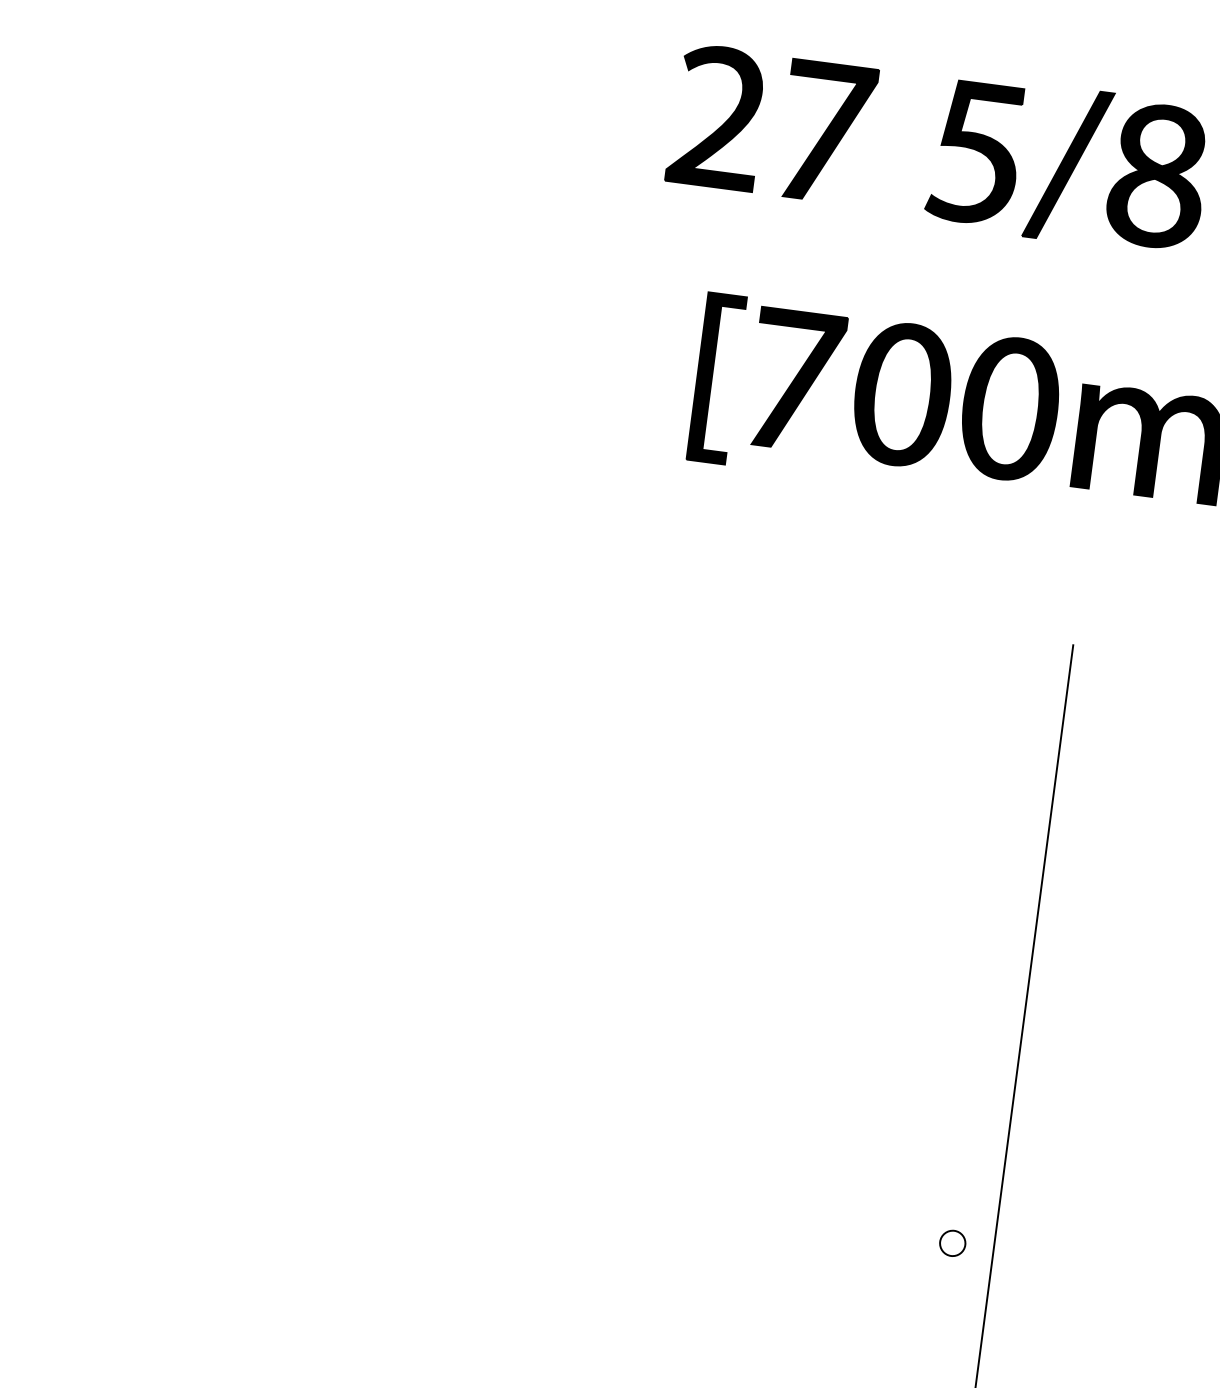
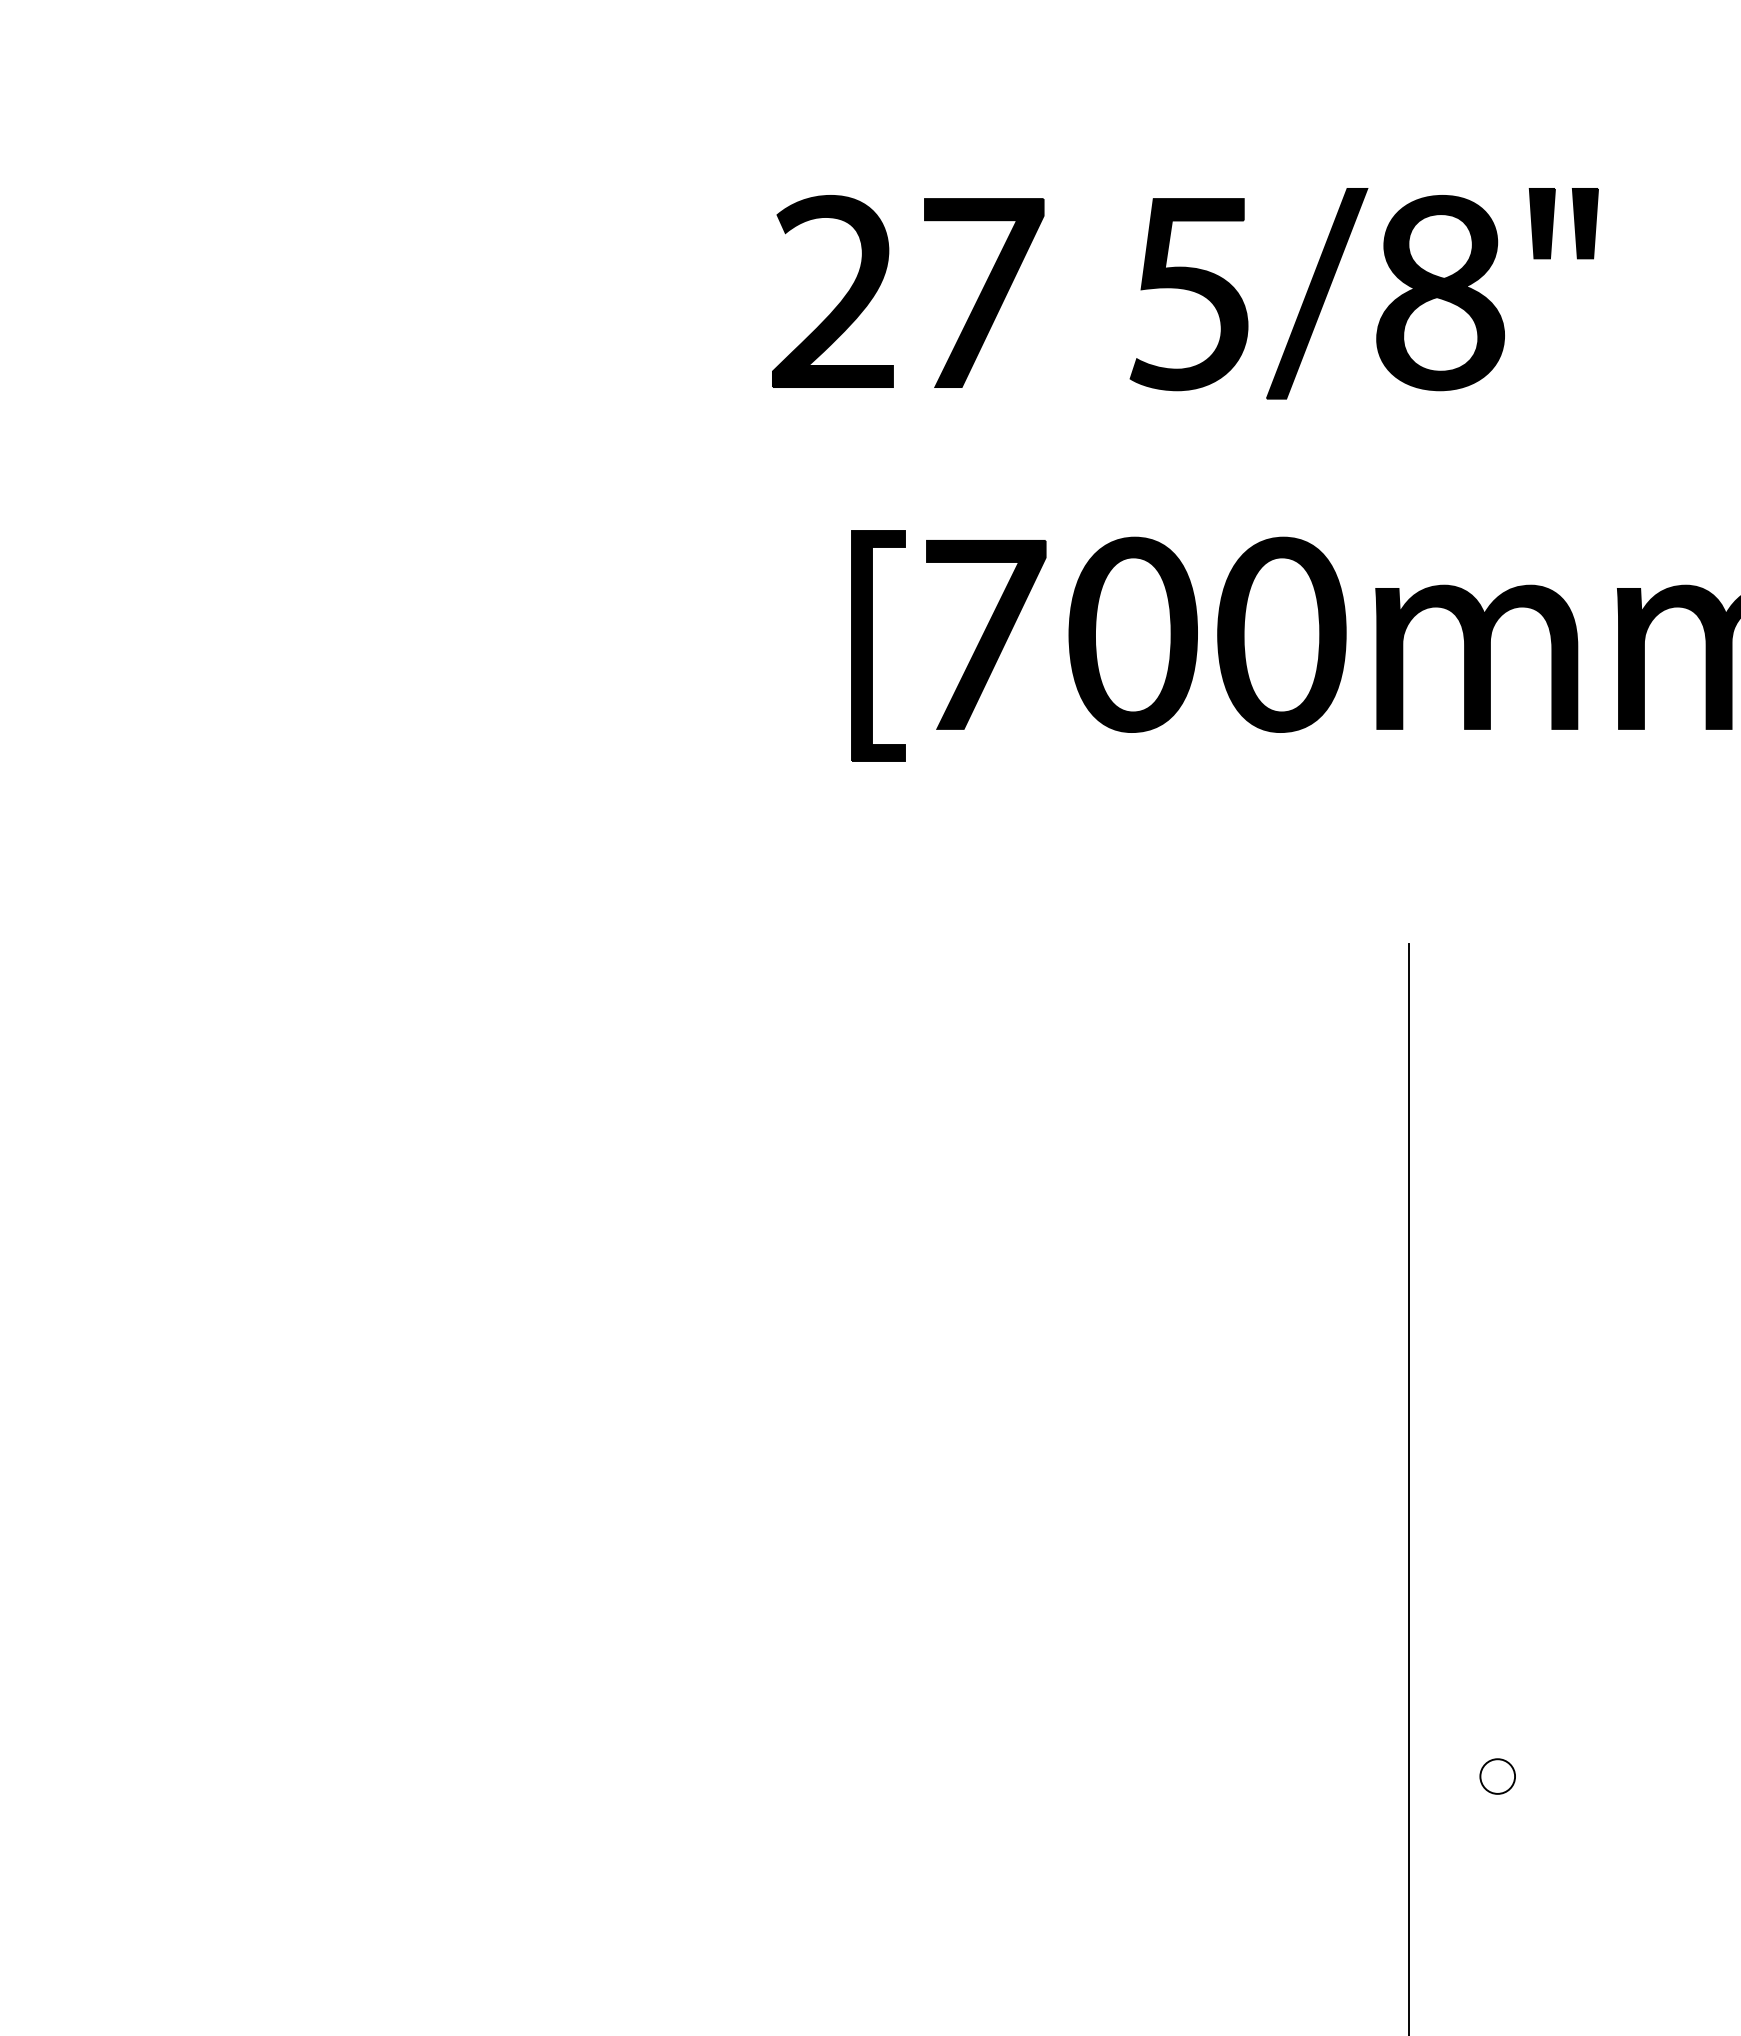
circle: (952, 1243) -> (1497, 1776), moved

